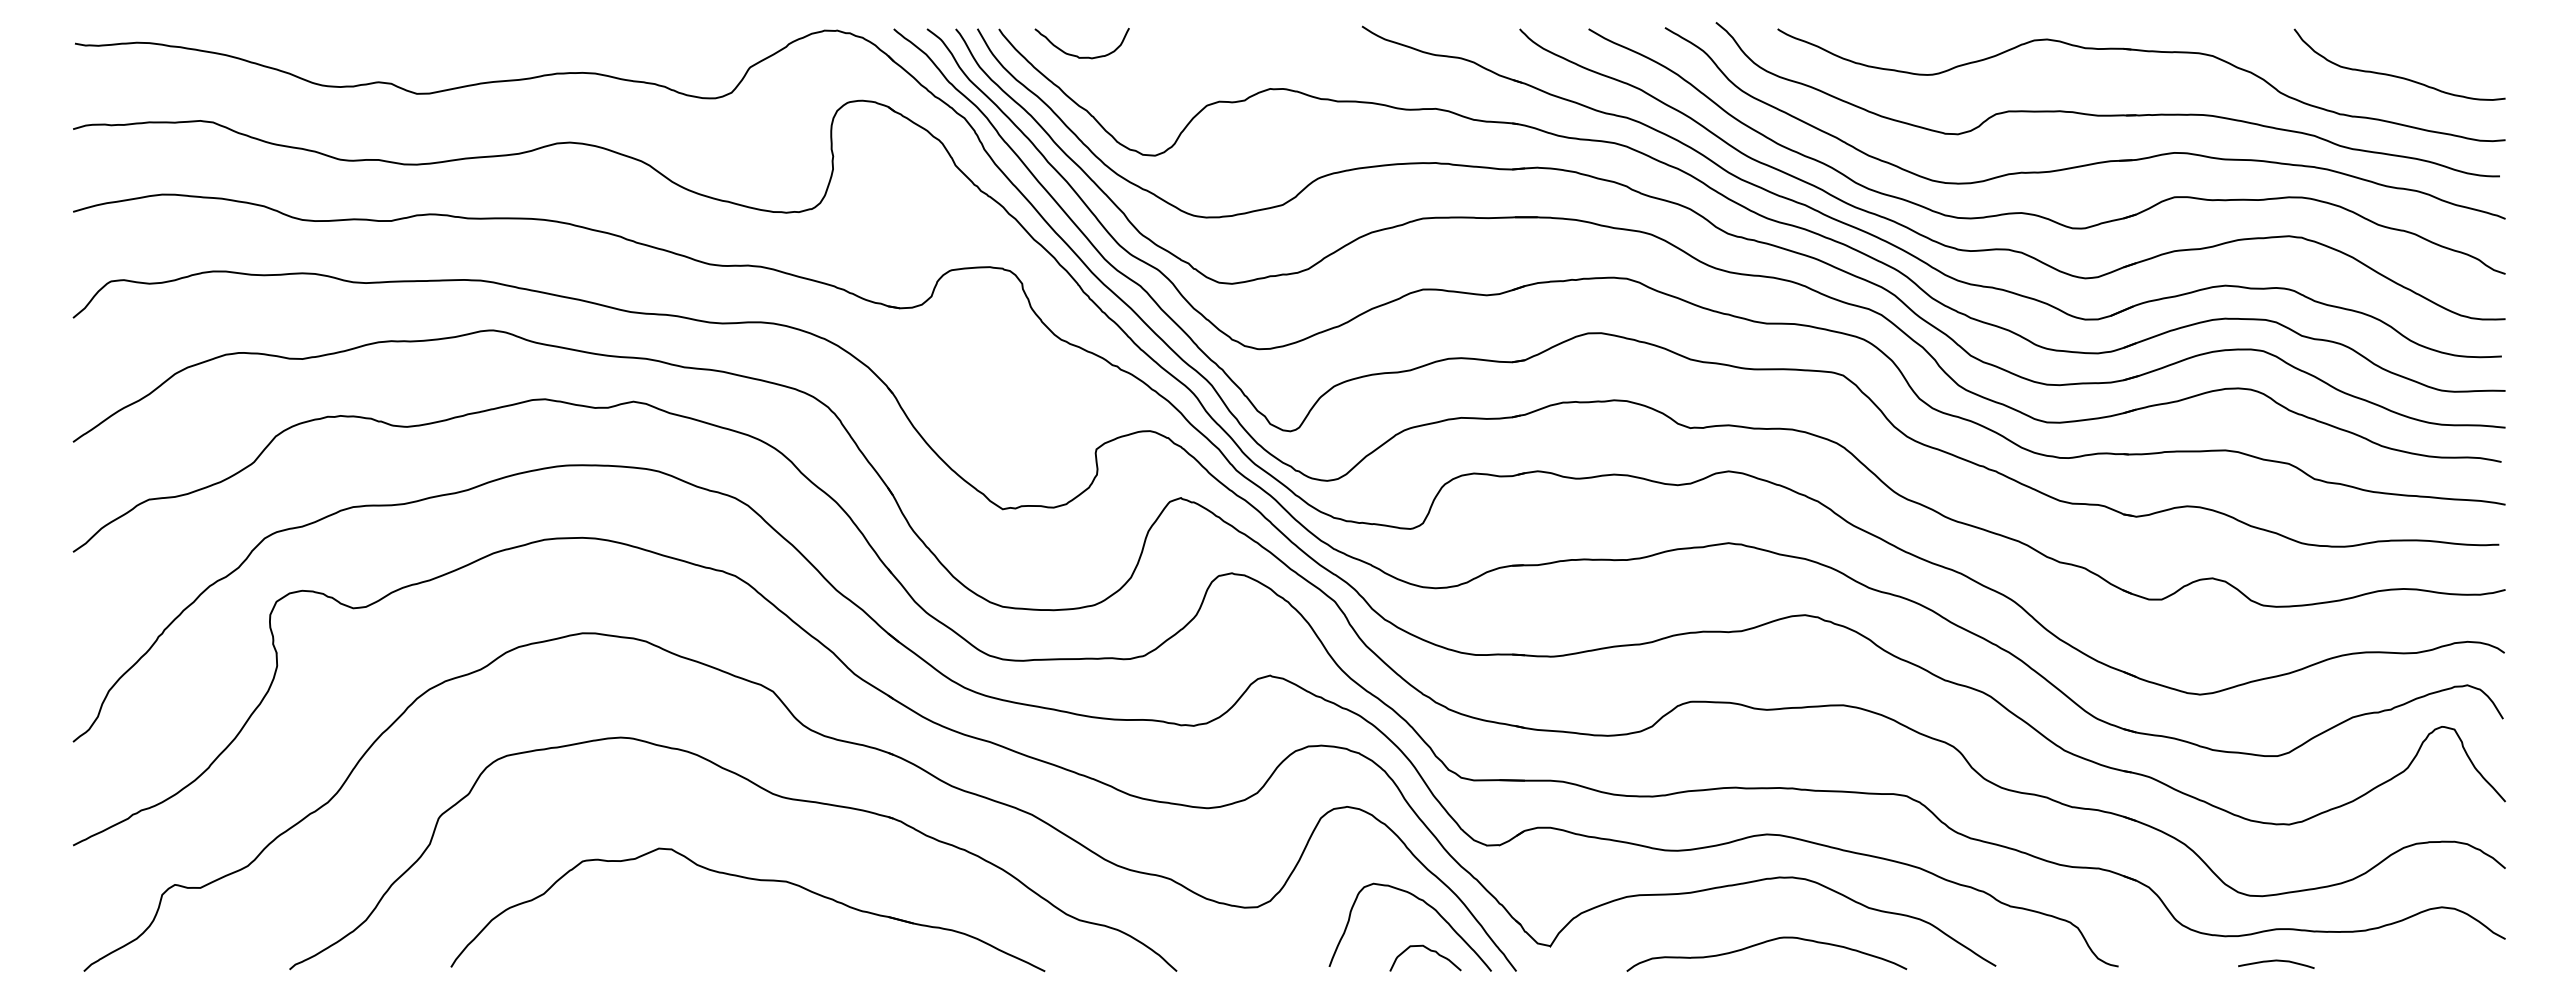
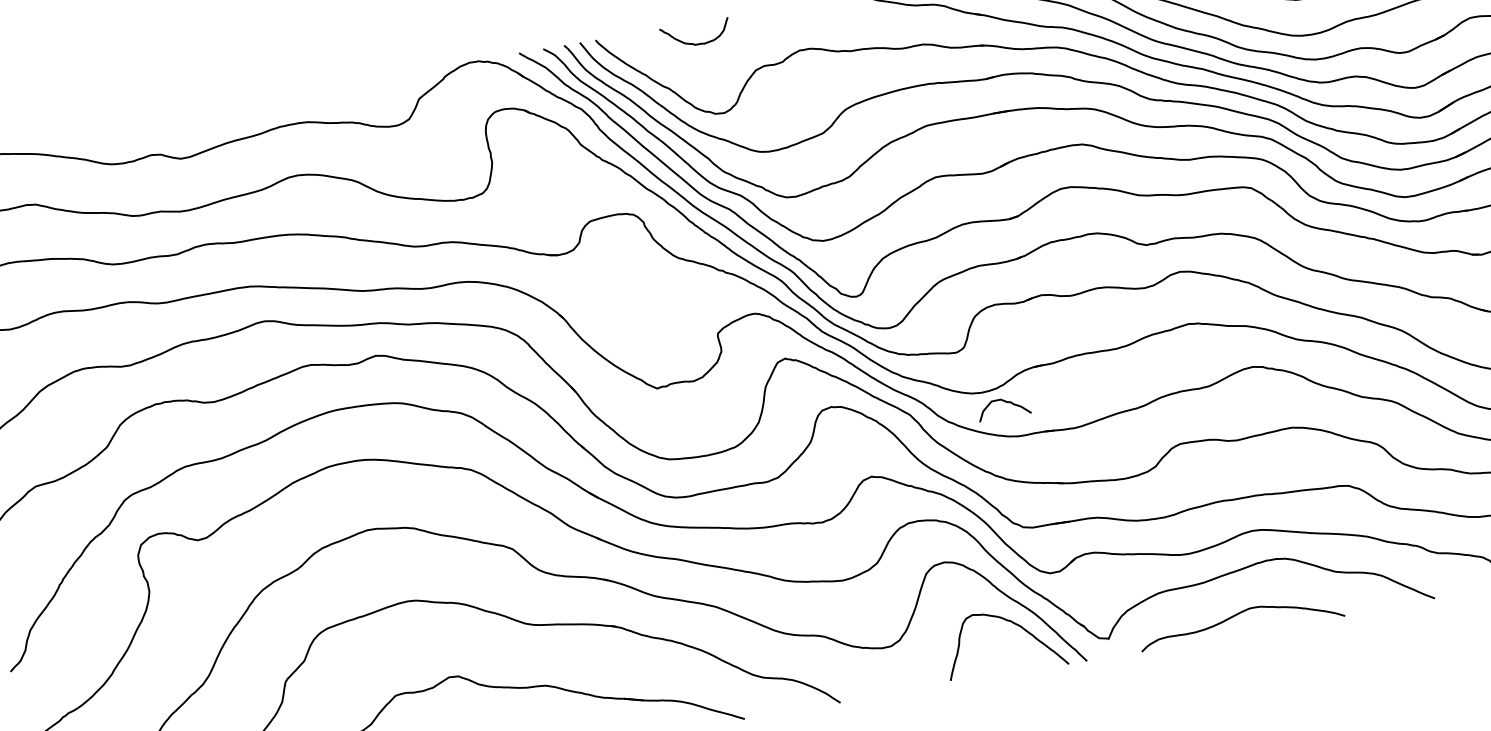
curve: (1077, 55) -> (693, 43), moved
curve: (1764, 943) -> (1238, 614), moved
curve: (1428, 950) -> (1005, 402), moved

